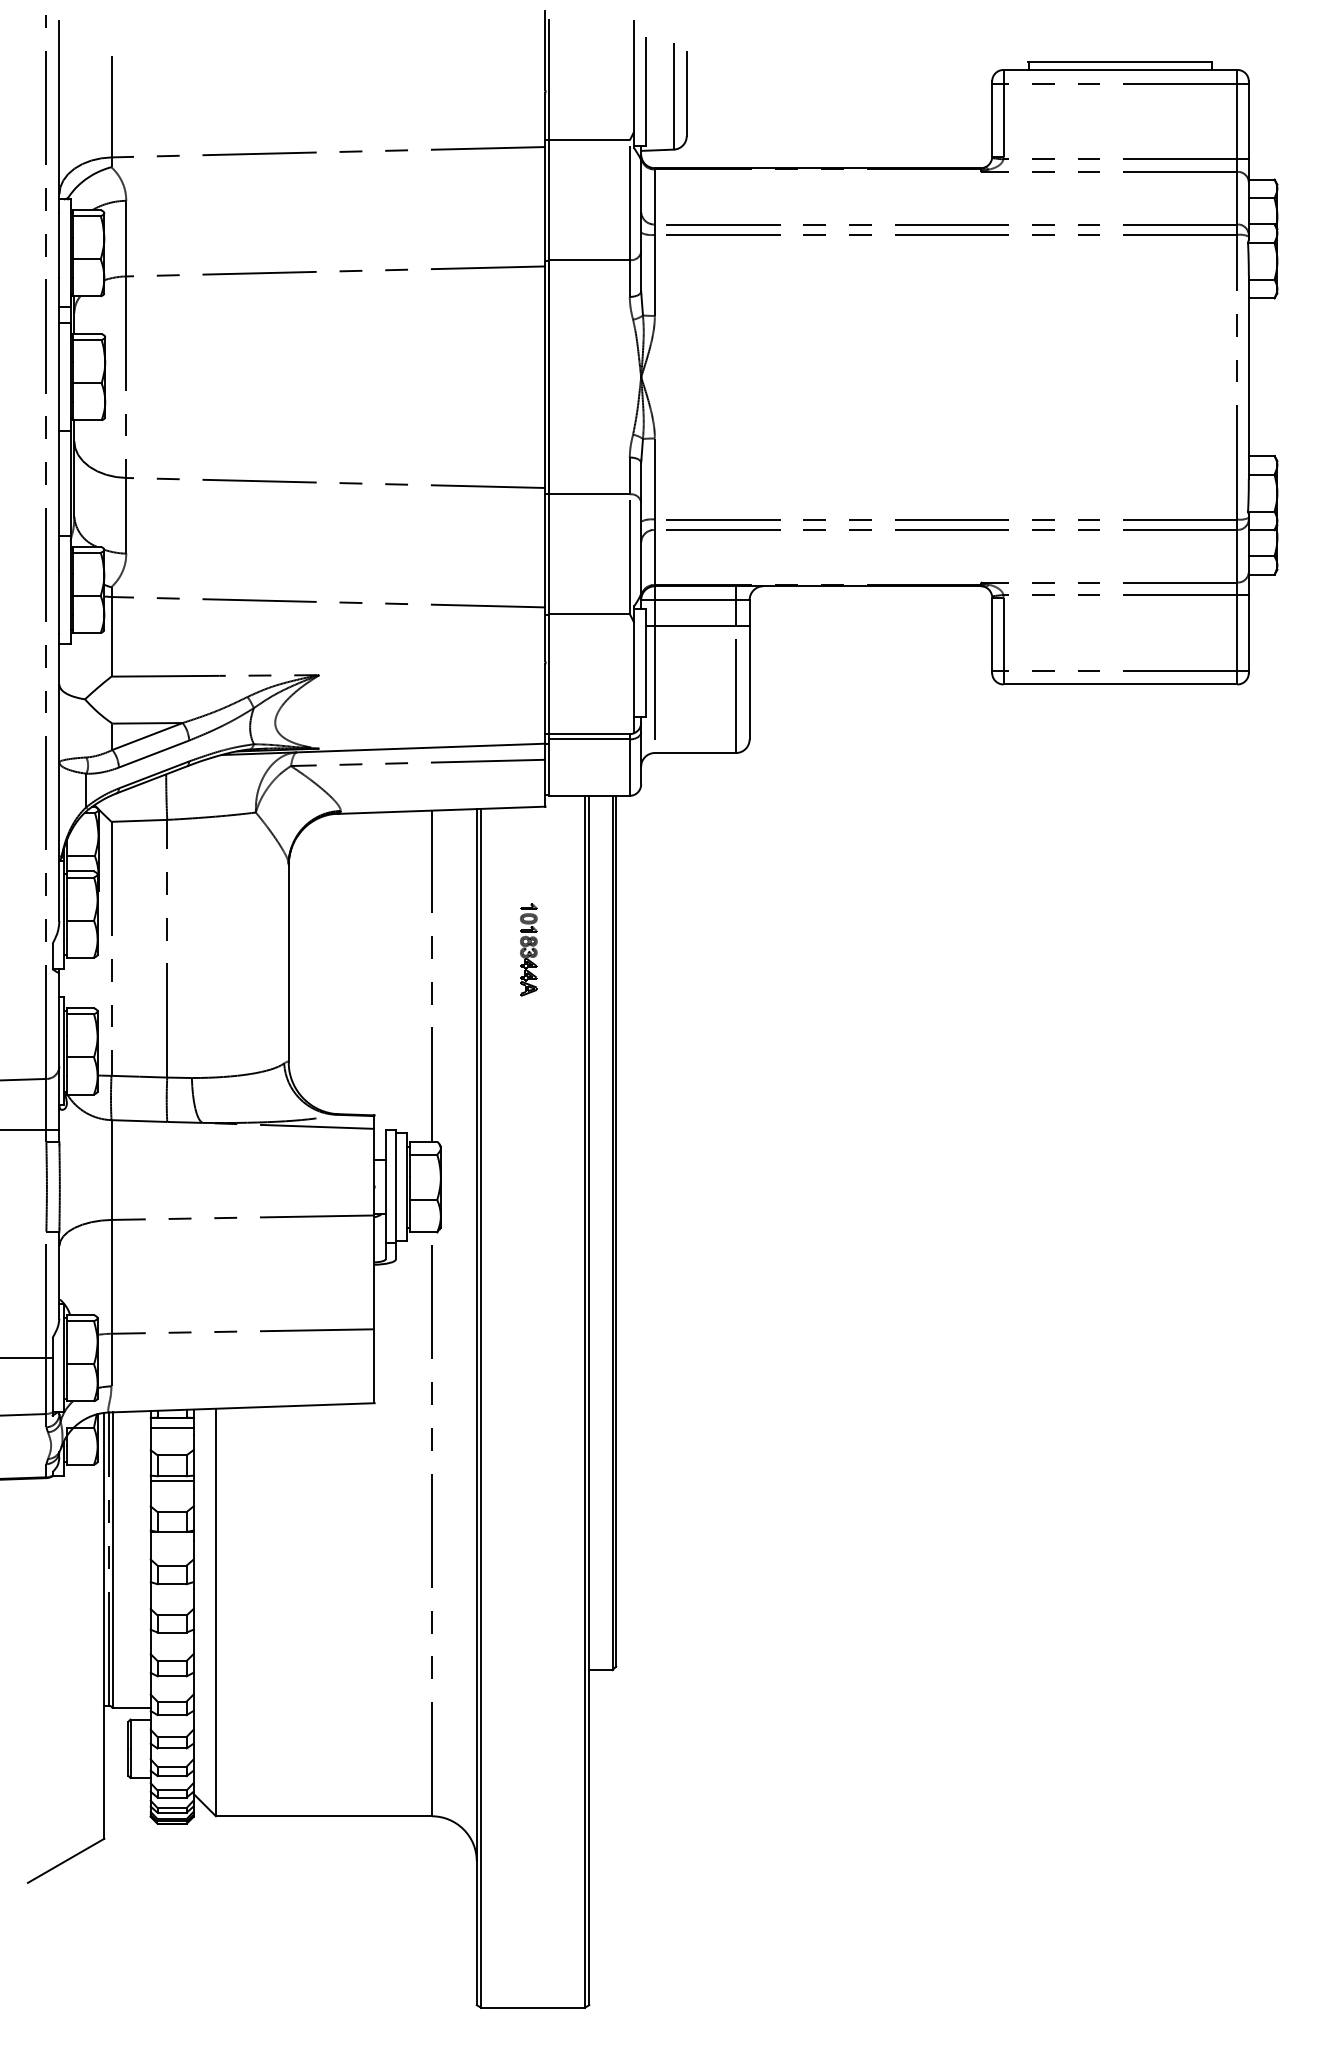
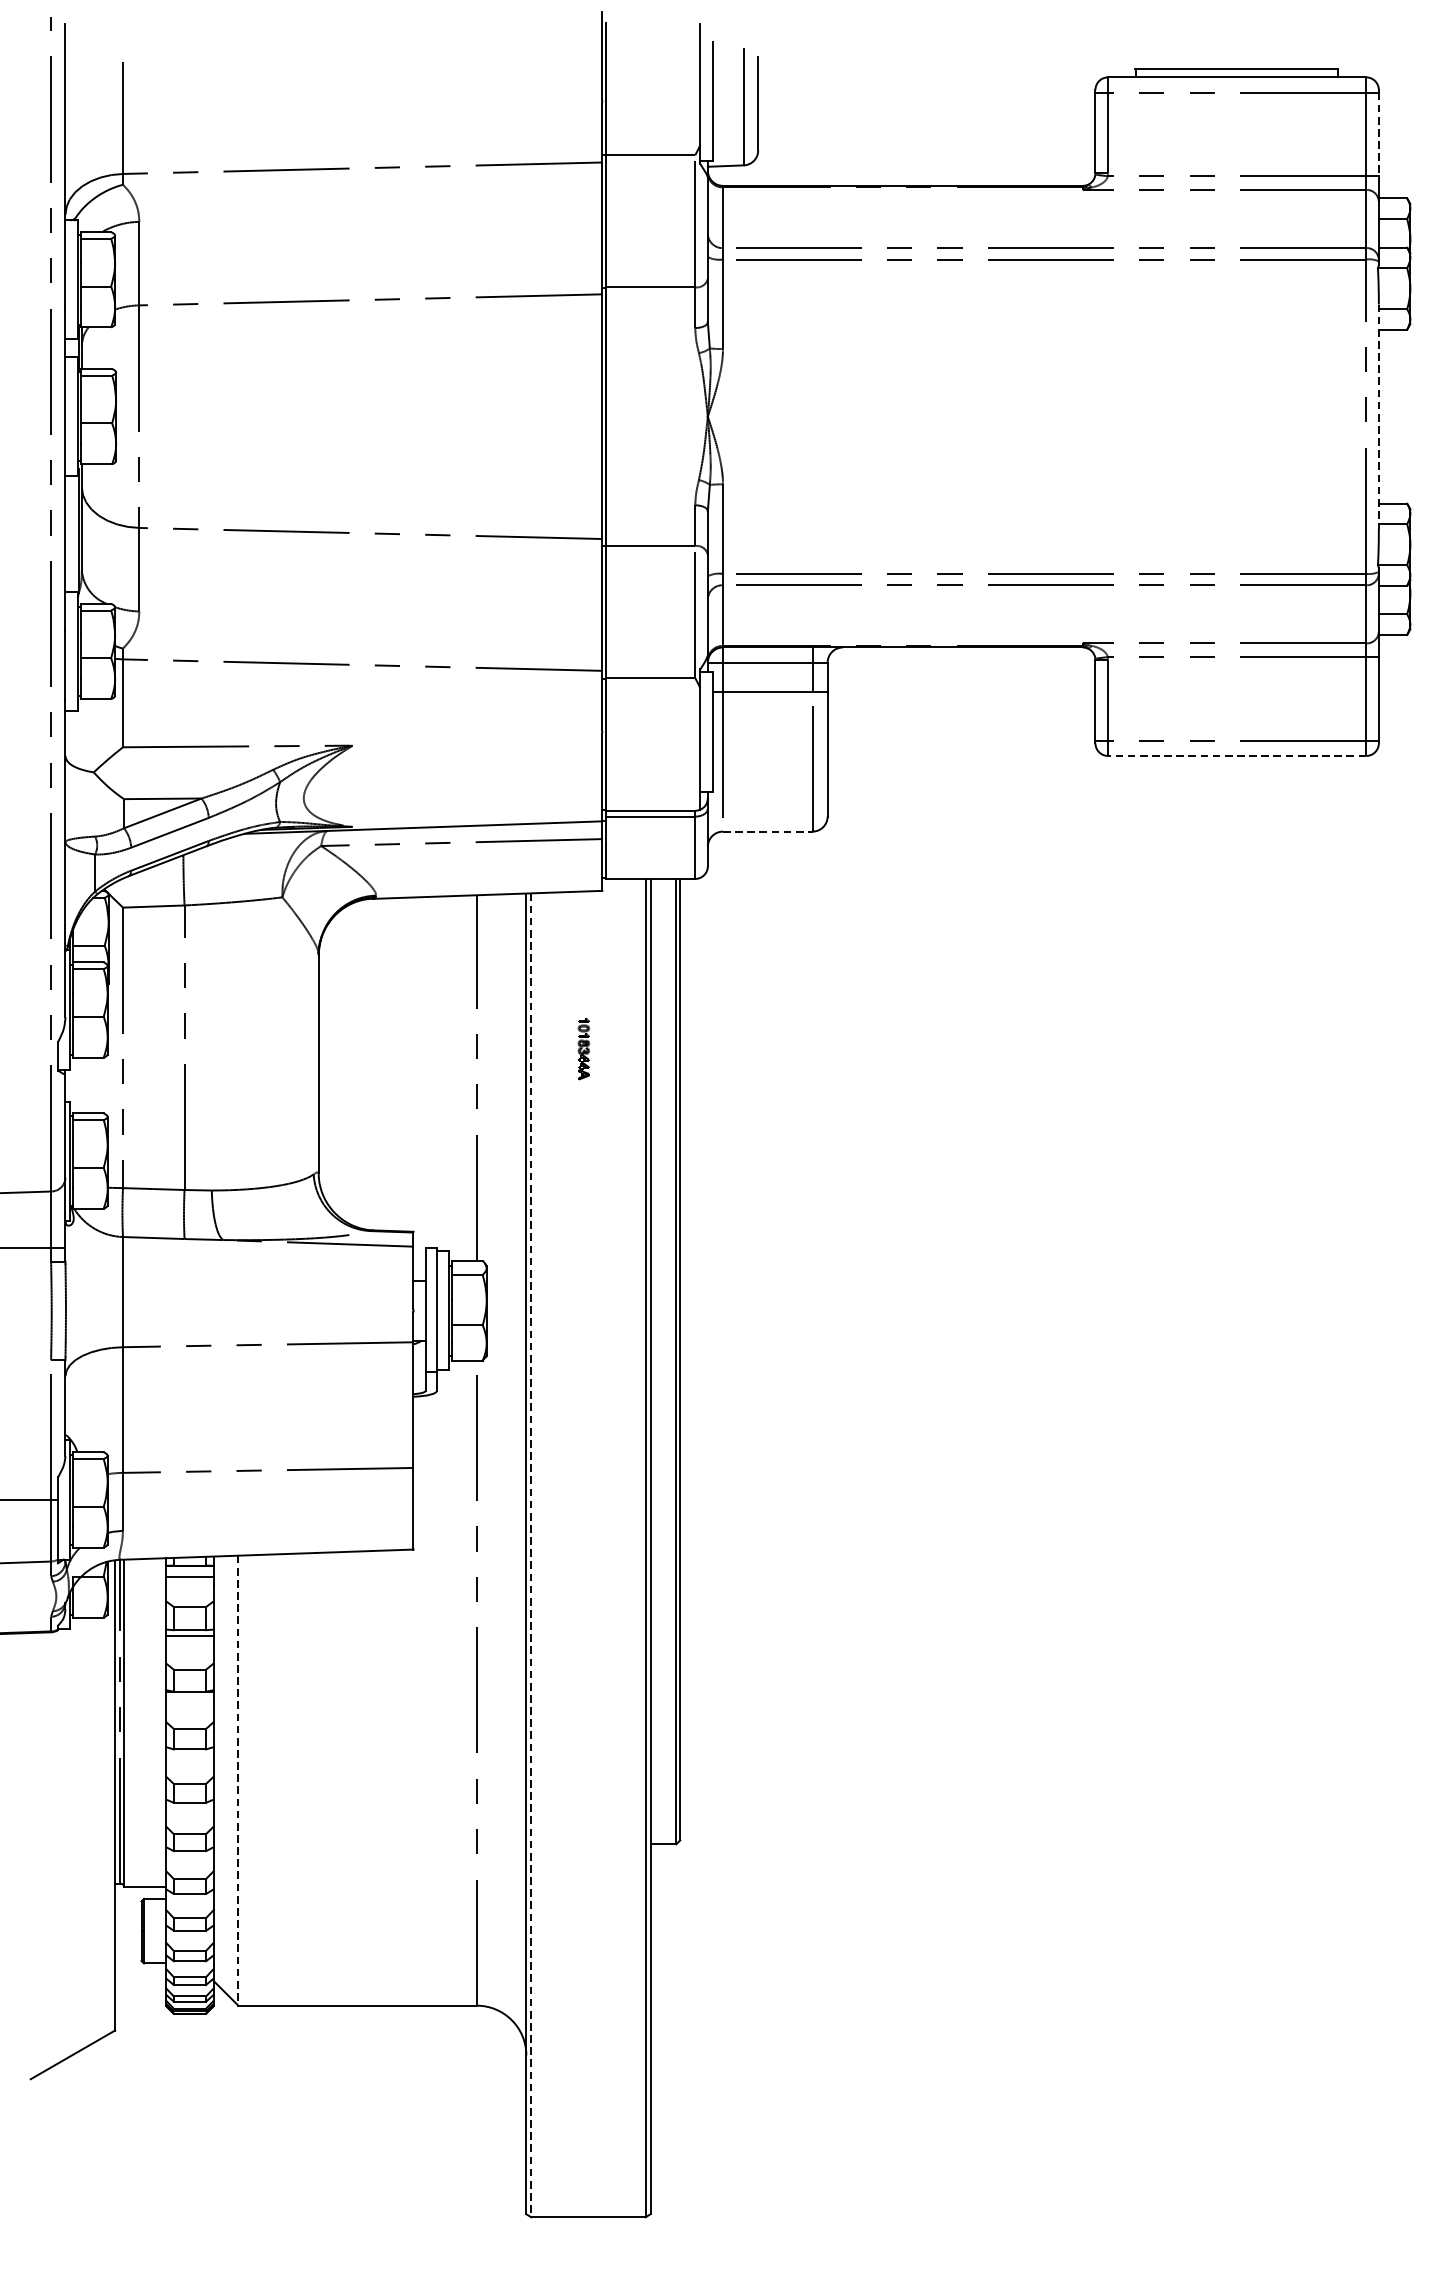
line: (1248, 121) -> (1378, 134), solid -> dashed
line: (1248, 377) -> (1378, 416), solid -> dashed
line: (1120, 684) -> (1237, 755), solid -> dashed
line: (695, 753) -> (767, 832), solid -> dashed
part: (528, 949) -> (583, 1048), size x0.6
line: (481, 1408) -> (531, 1555), solid -> dashed
line: (215, 1612) -> (237, 1780), solid -> dashed

